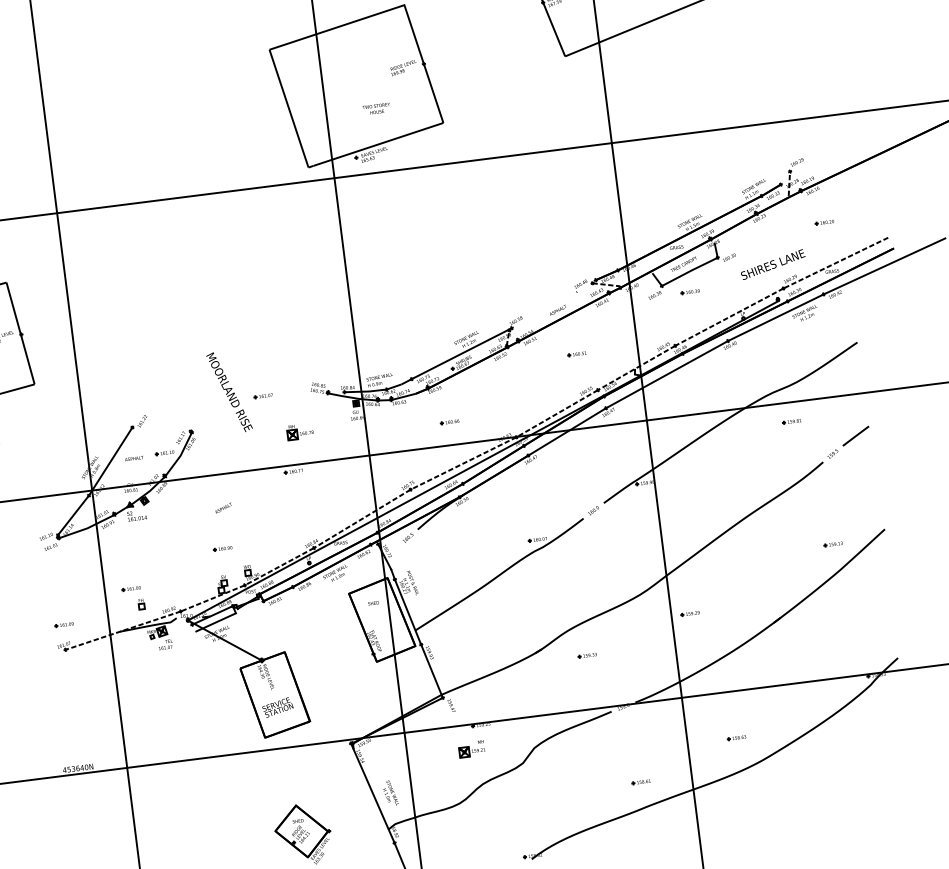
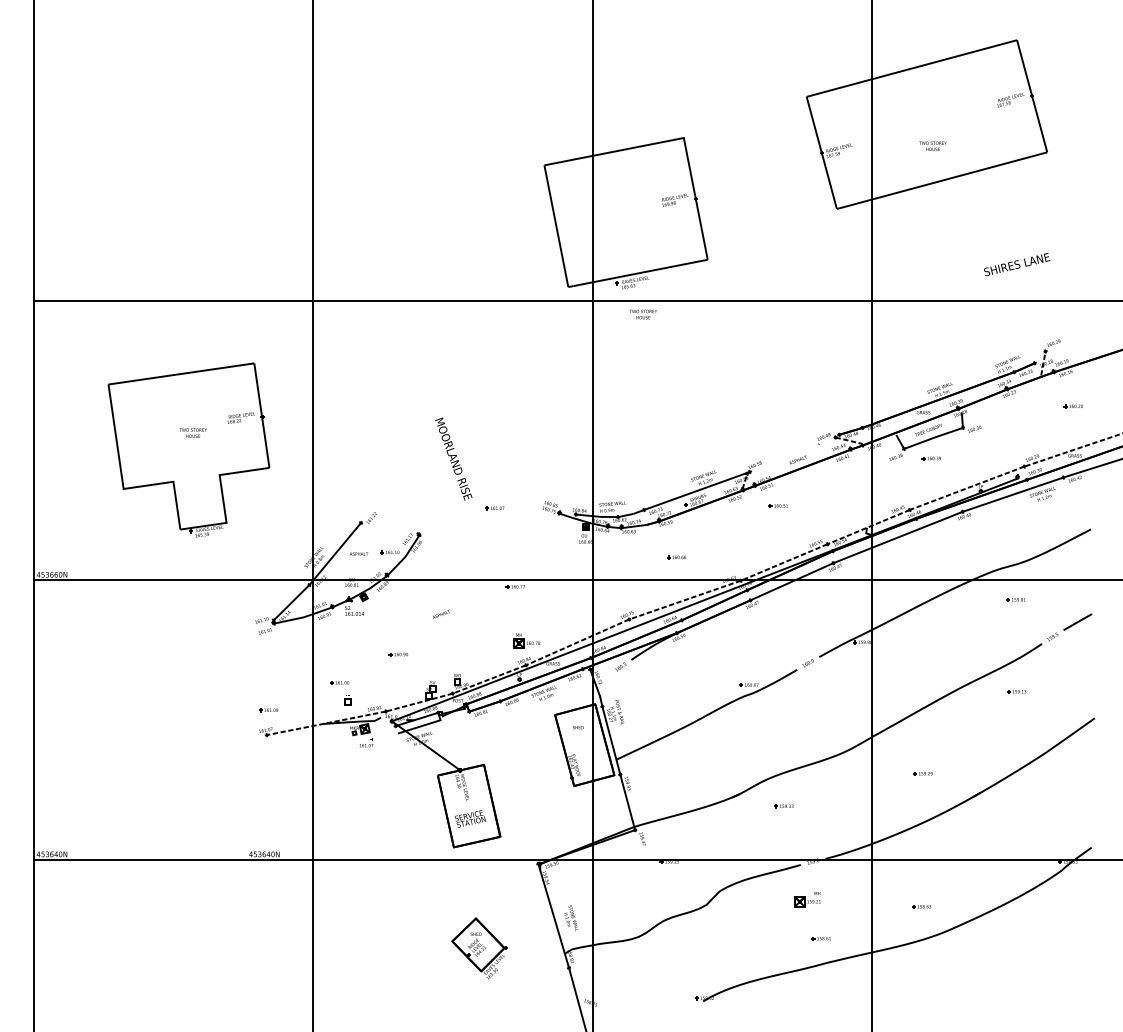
text: (376, 108) -> (643, 314), moved
text: (773, 264) -> (1017, 264), moved
line: (576, 353) -> (777, 505), moved
text: (229, 391) -> (453, 458), moved
part: (299, 431) -> (526, 640), moved
line: (833, 544) -> (1016, 691), moved
part: (222, 548) -> (398, 654), moved
part: (689, 613) -> (922, 773), moved
part: (471, 749) -> (807, 899), moved

